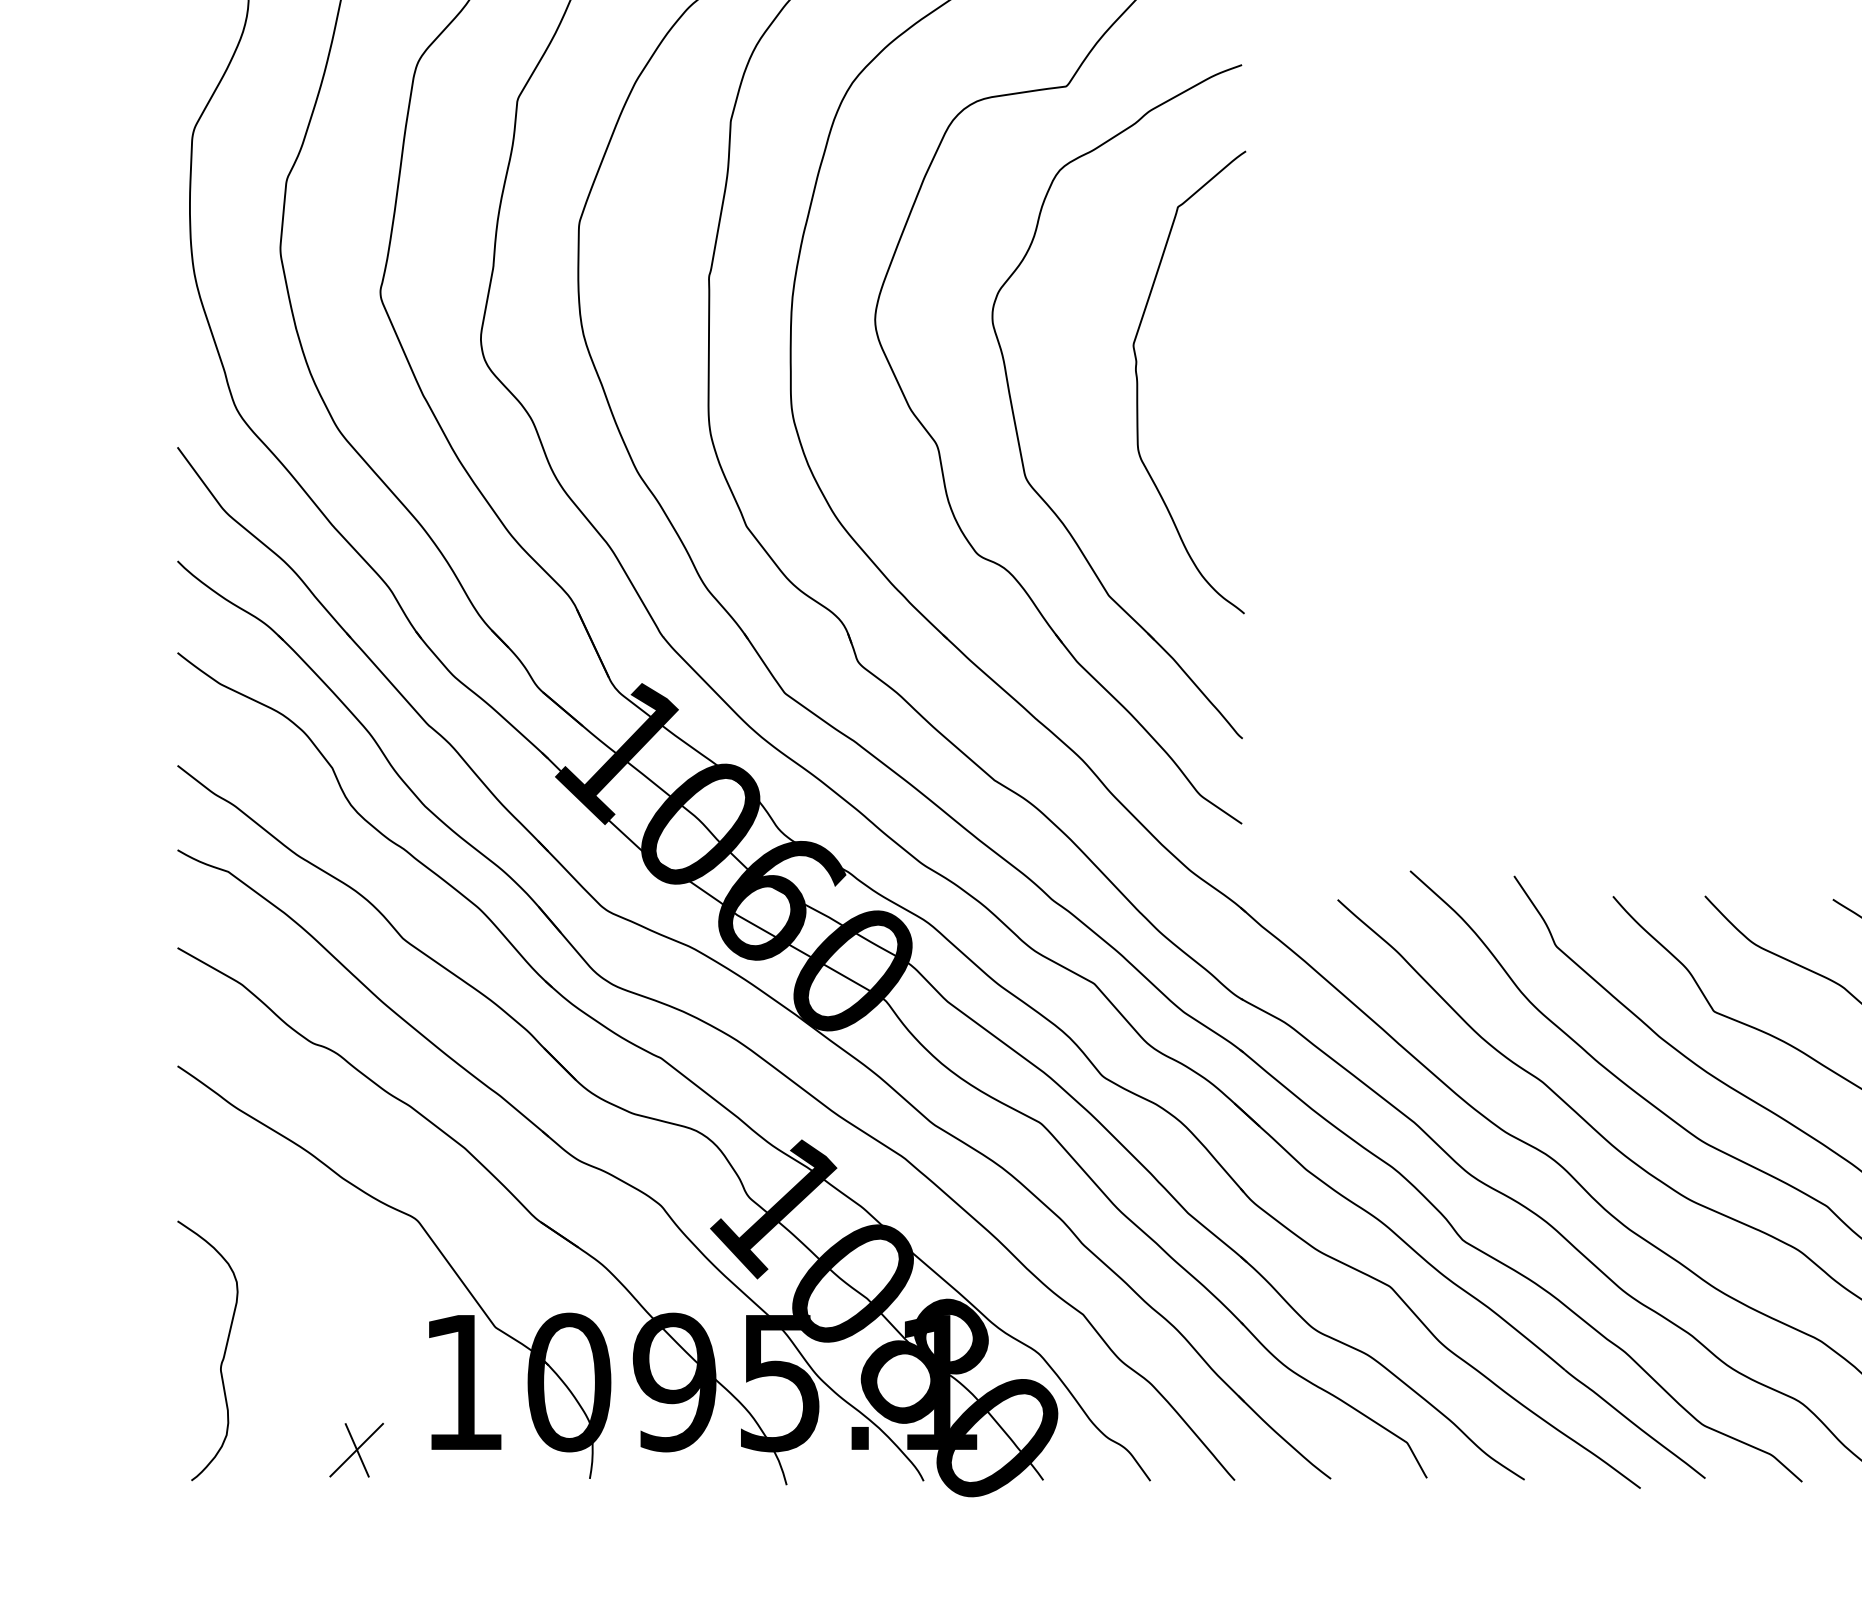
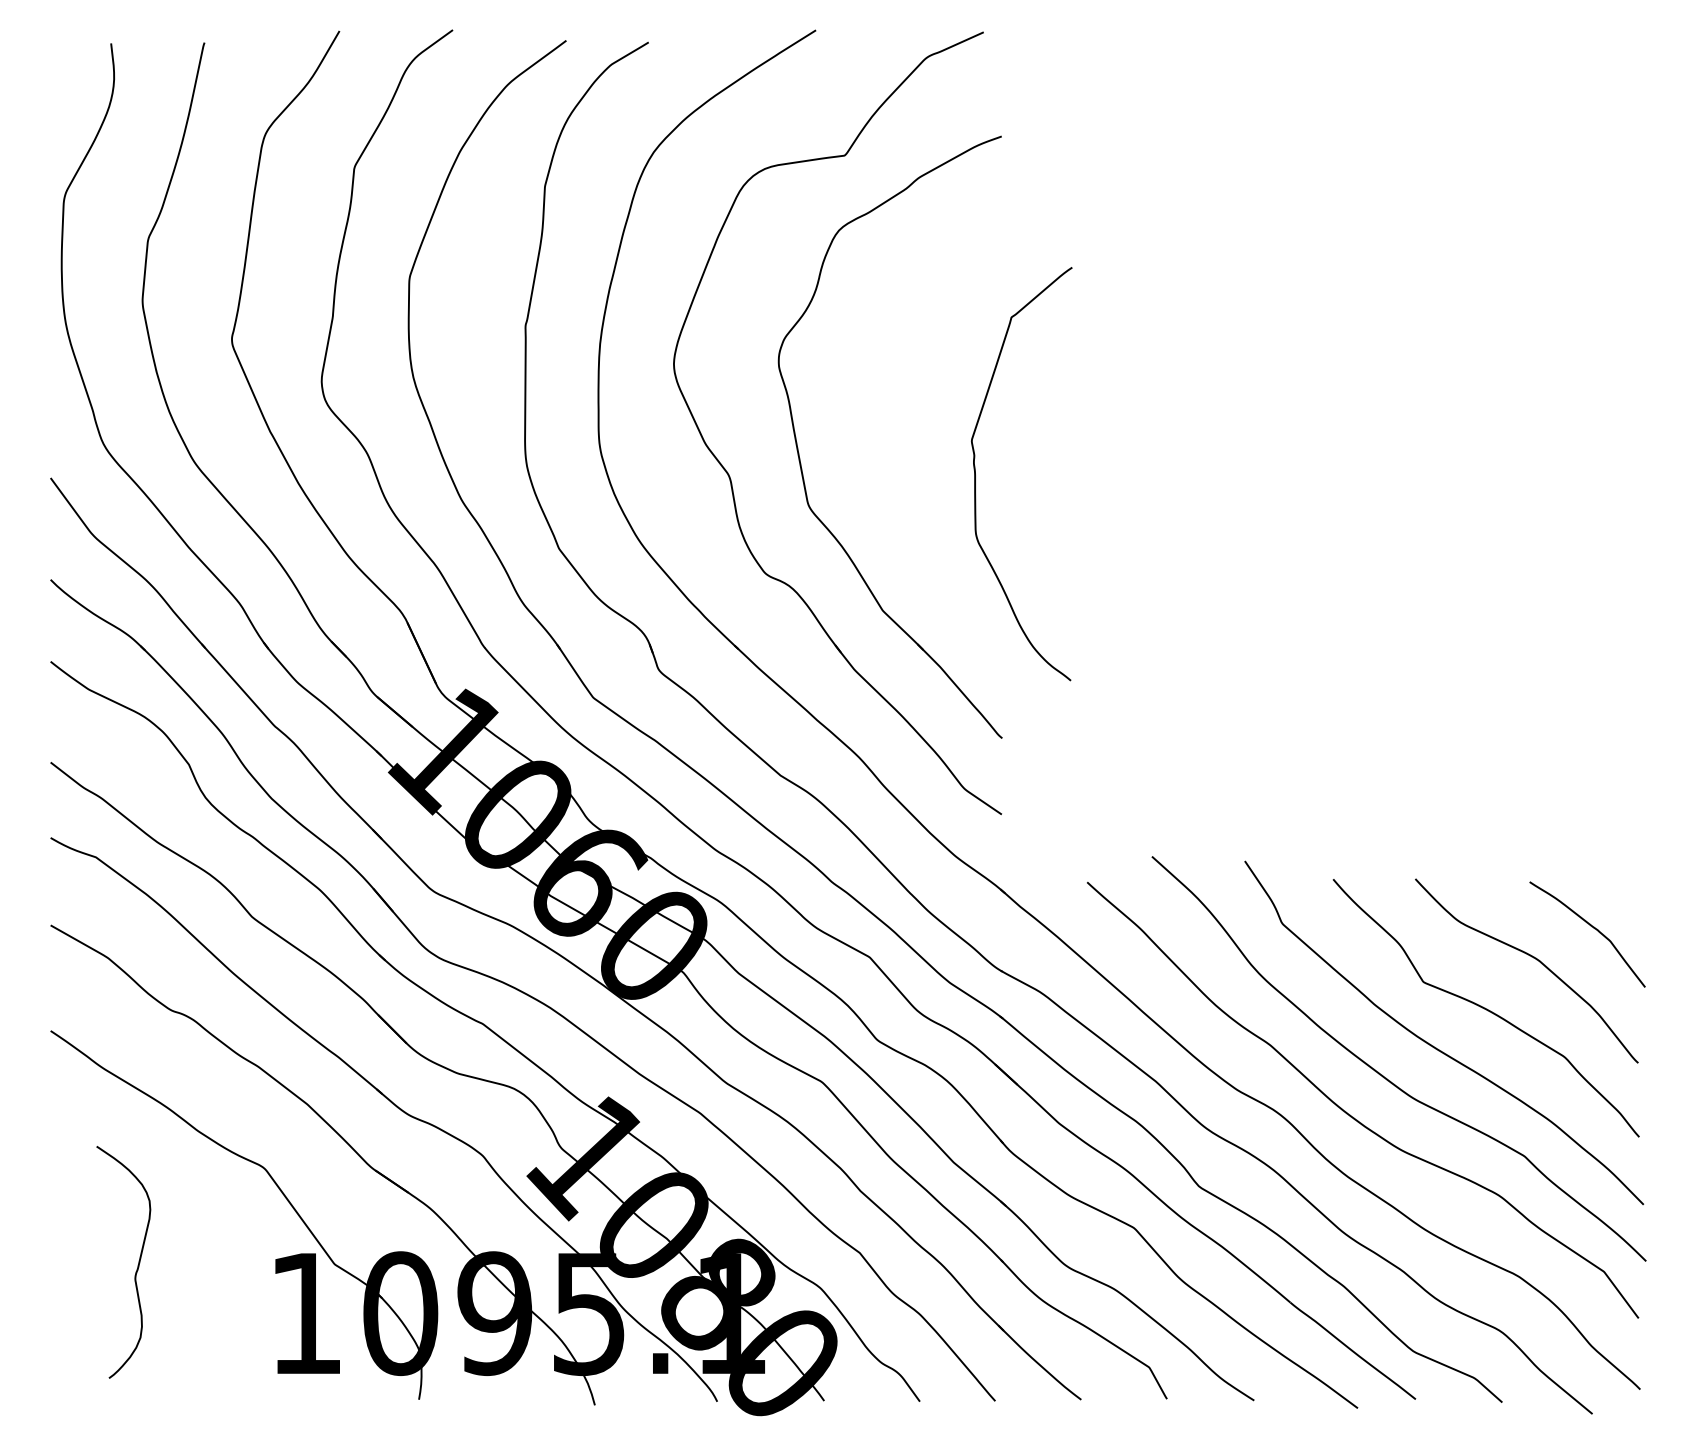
curve: (1137, 382) -> (975, 474), moved
curve: (223, 1354) -> (137, 1265), moved
part: (356, 1449) -> (210, 1373), removed

